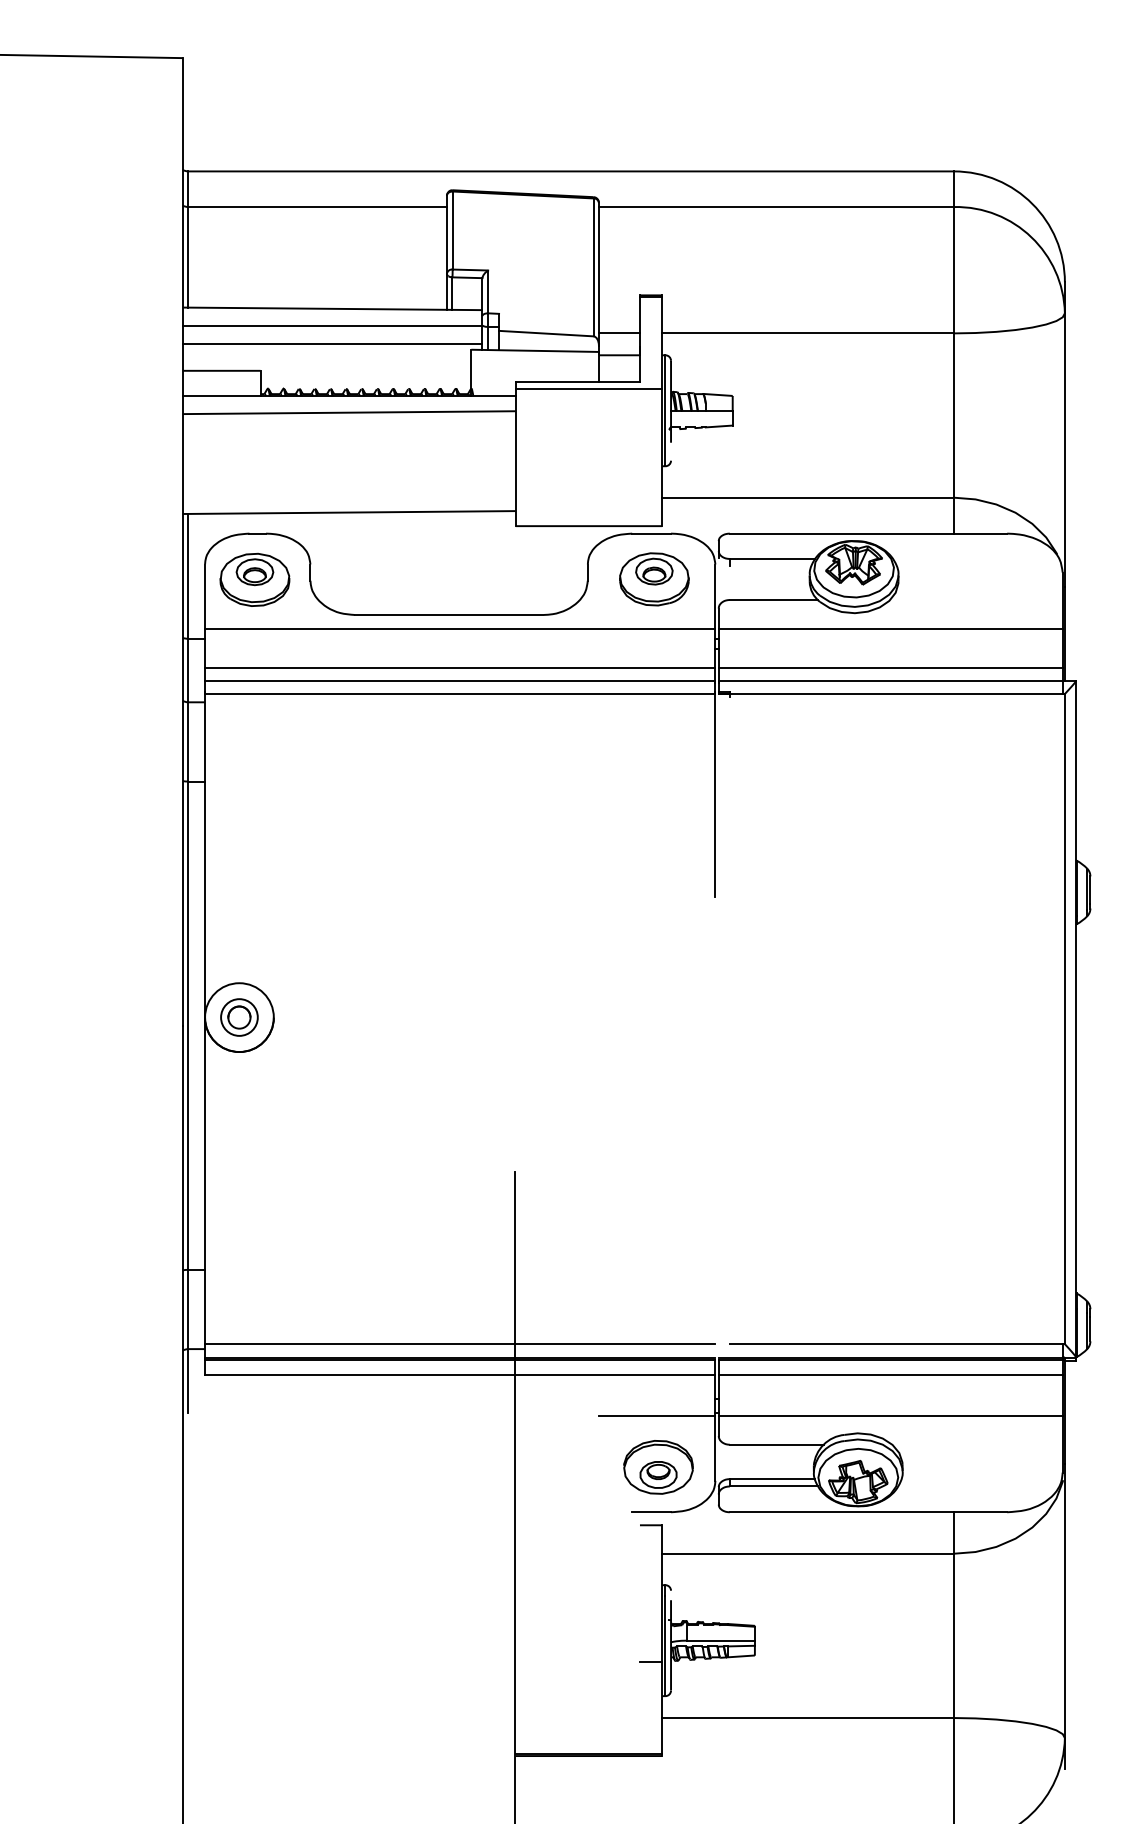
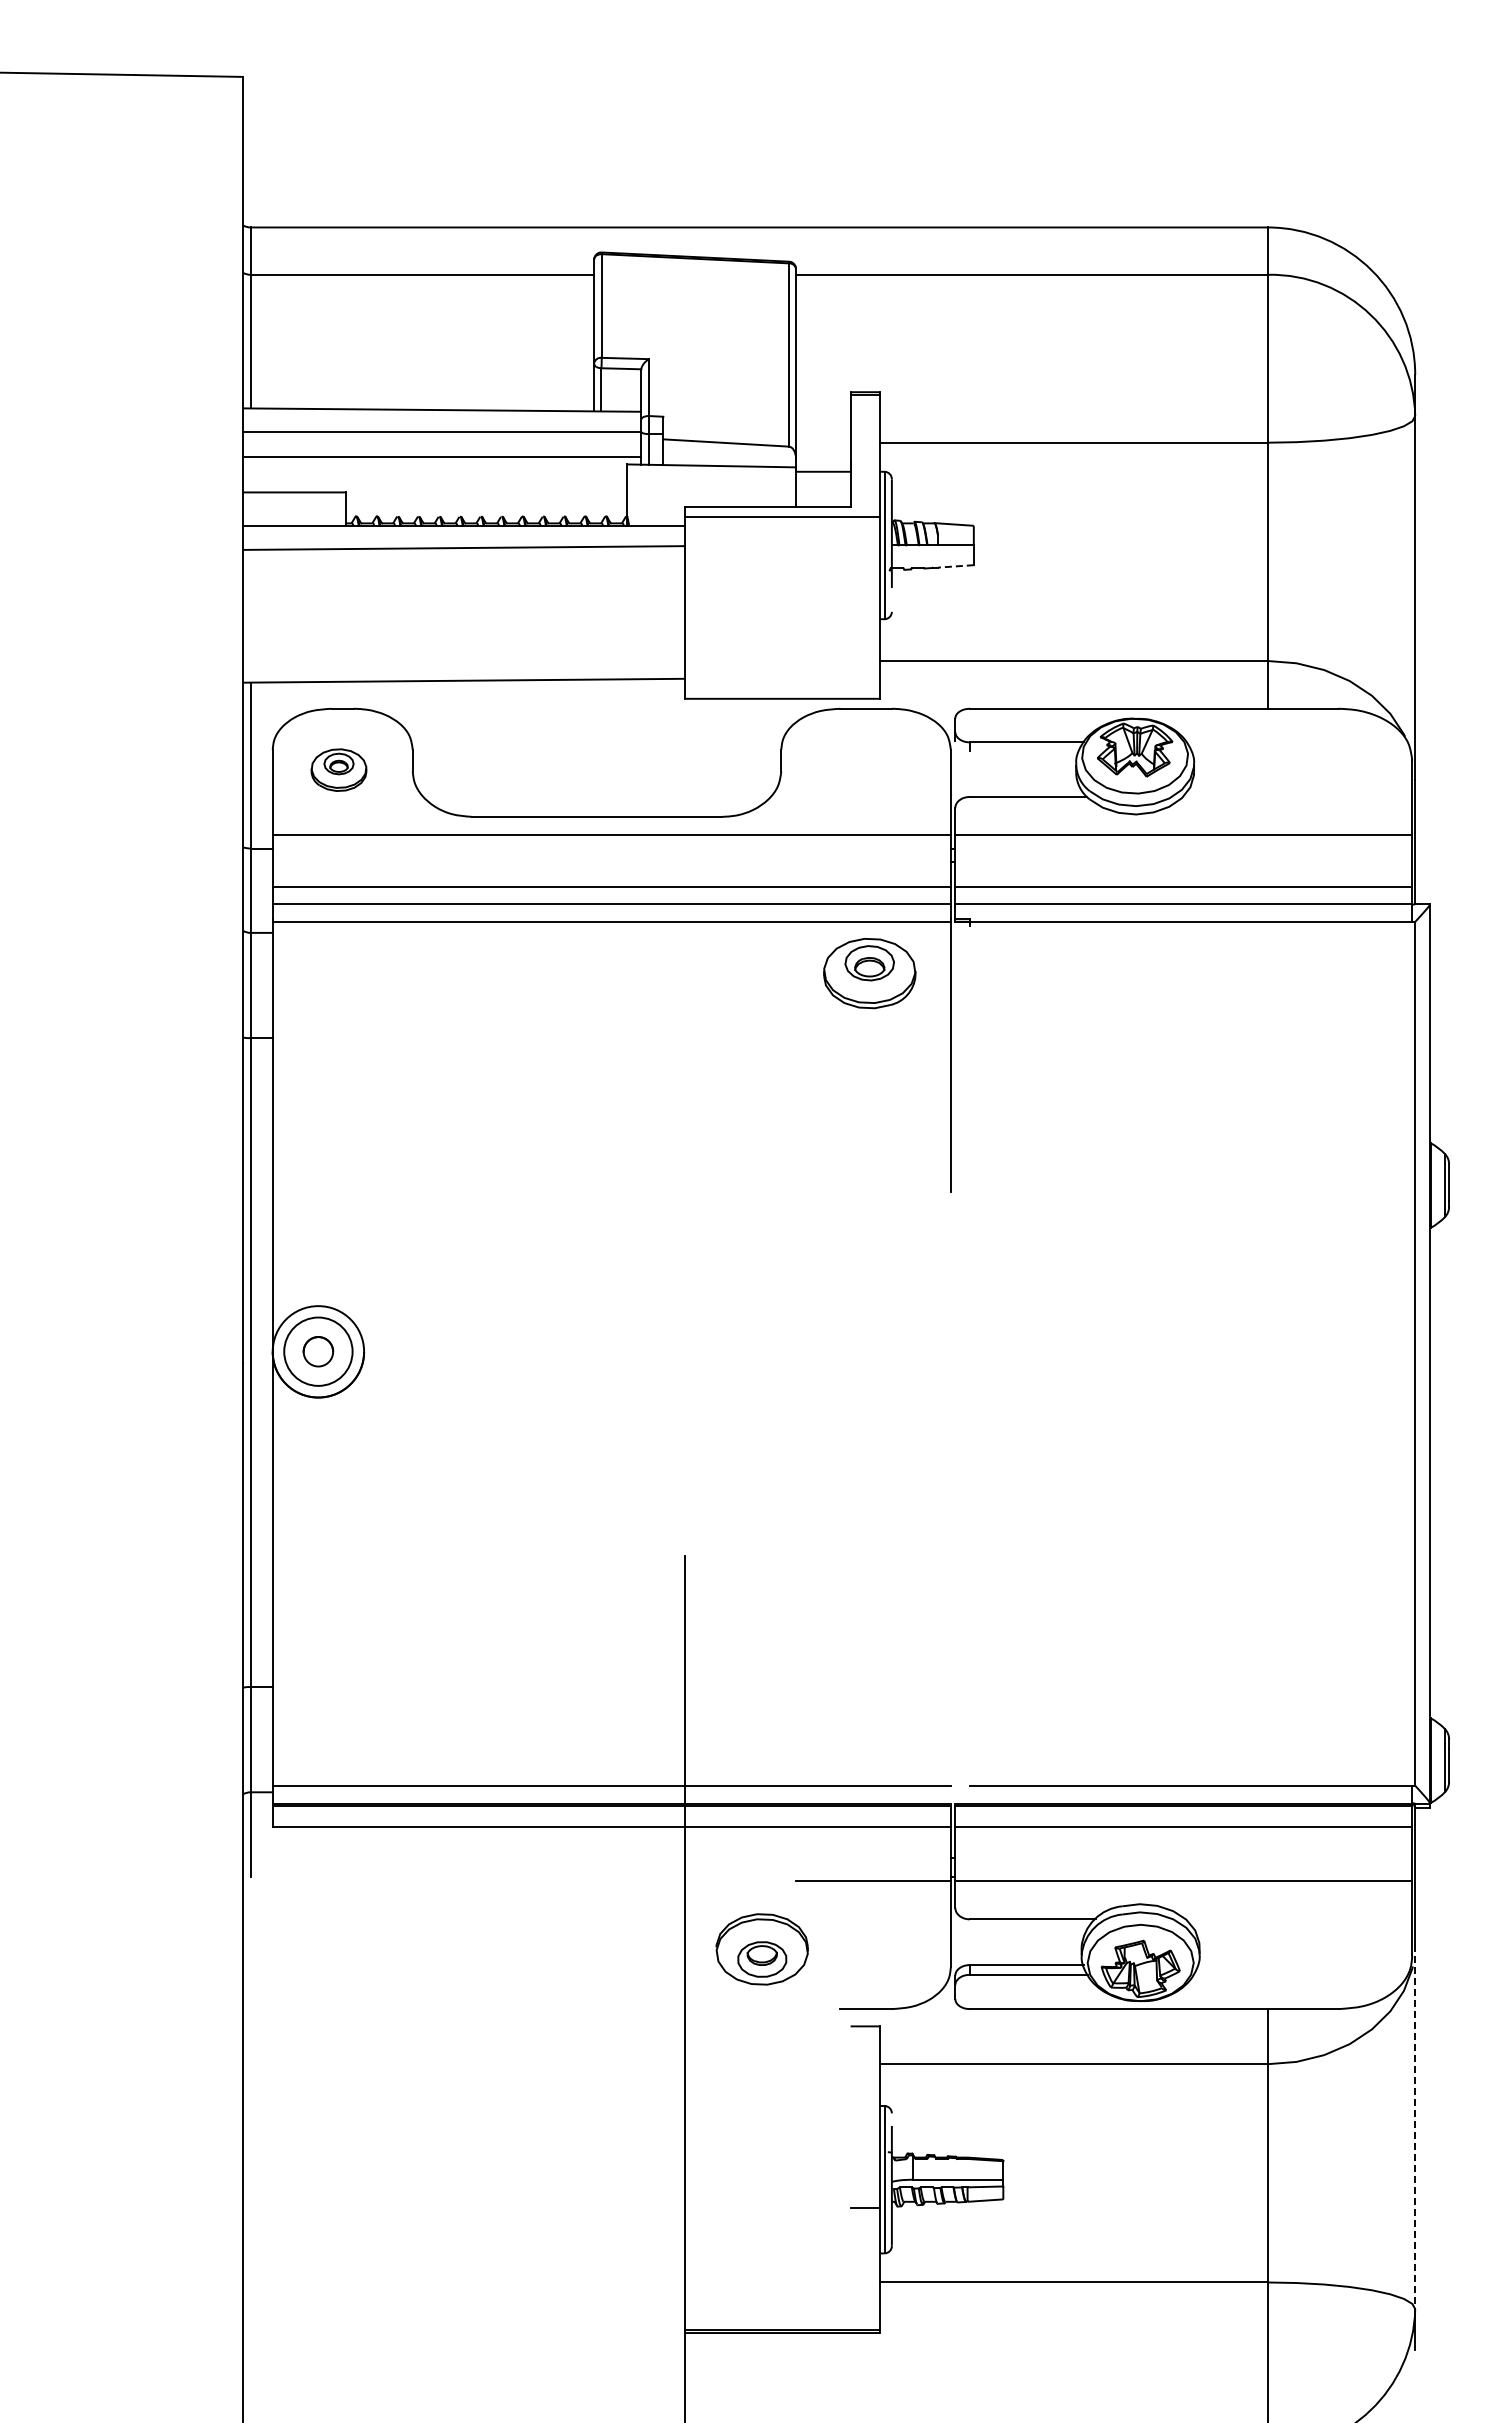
line: (619, 333) -> (823, 442), removed
line: (718, 426) -> (955, 566), solid -> dashed
part: (254, 579) -> (338, 769), size x0.6
part: (654, 579) -> (869, 973), moved
circle: (239, 1017) -> (318, 1351), size x1.4
part: (657, 1467) -> (761, 1949), moved
line: (1065, 1601) -> (1415, 2127), solid -> dashed

